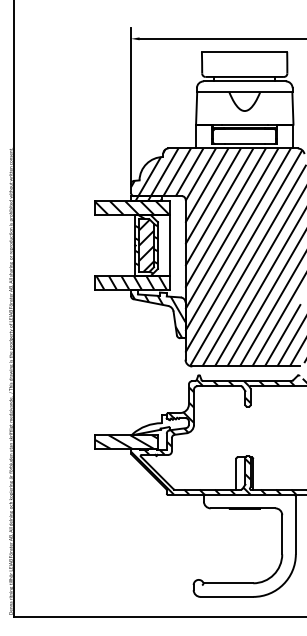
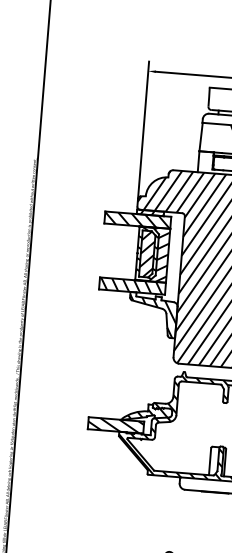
hatch: (153, 245) -> (153, 254), added
hatch: (161, 425) -> (147, 413), added

